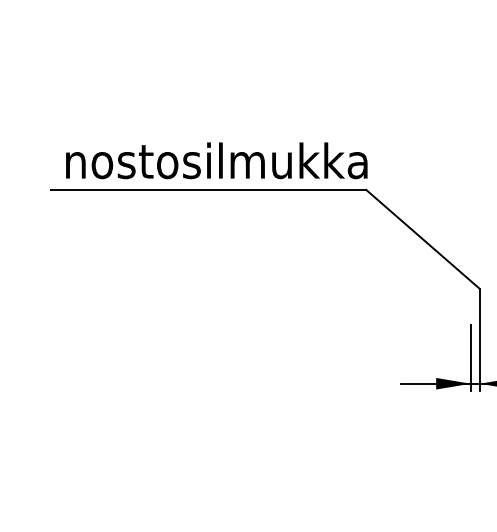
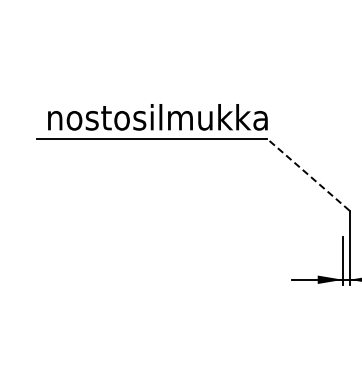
line: (423, 239) -> (308, 174), solid -> dashed

